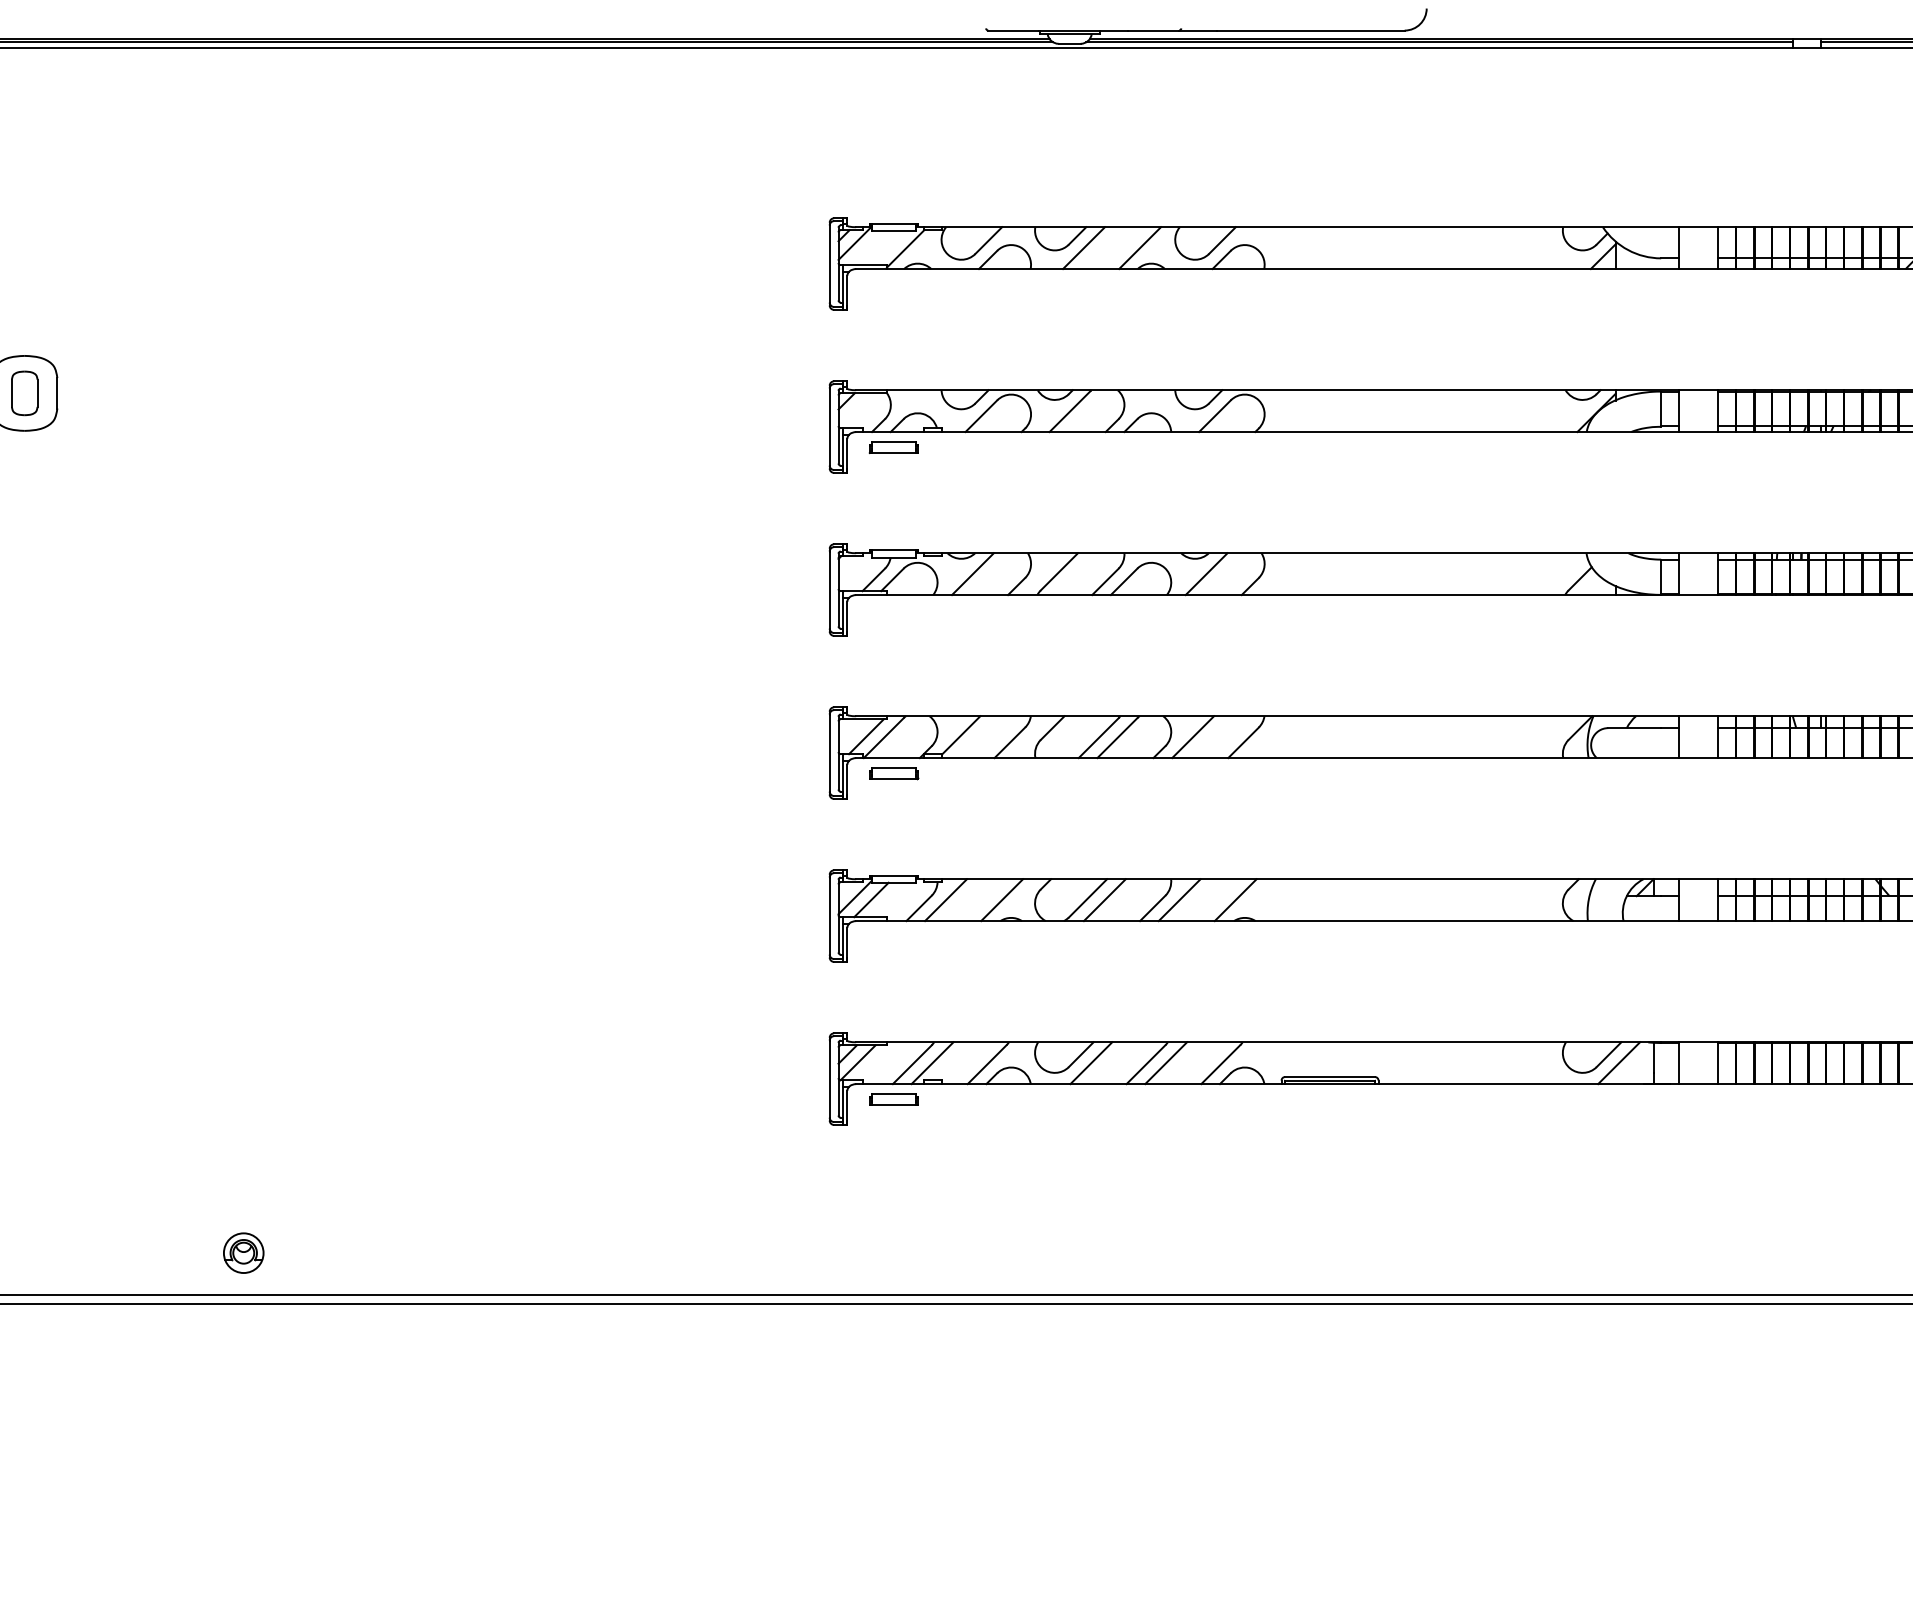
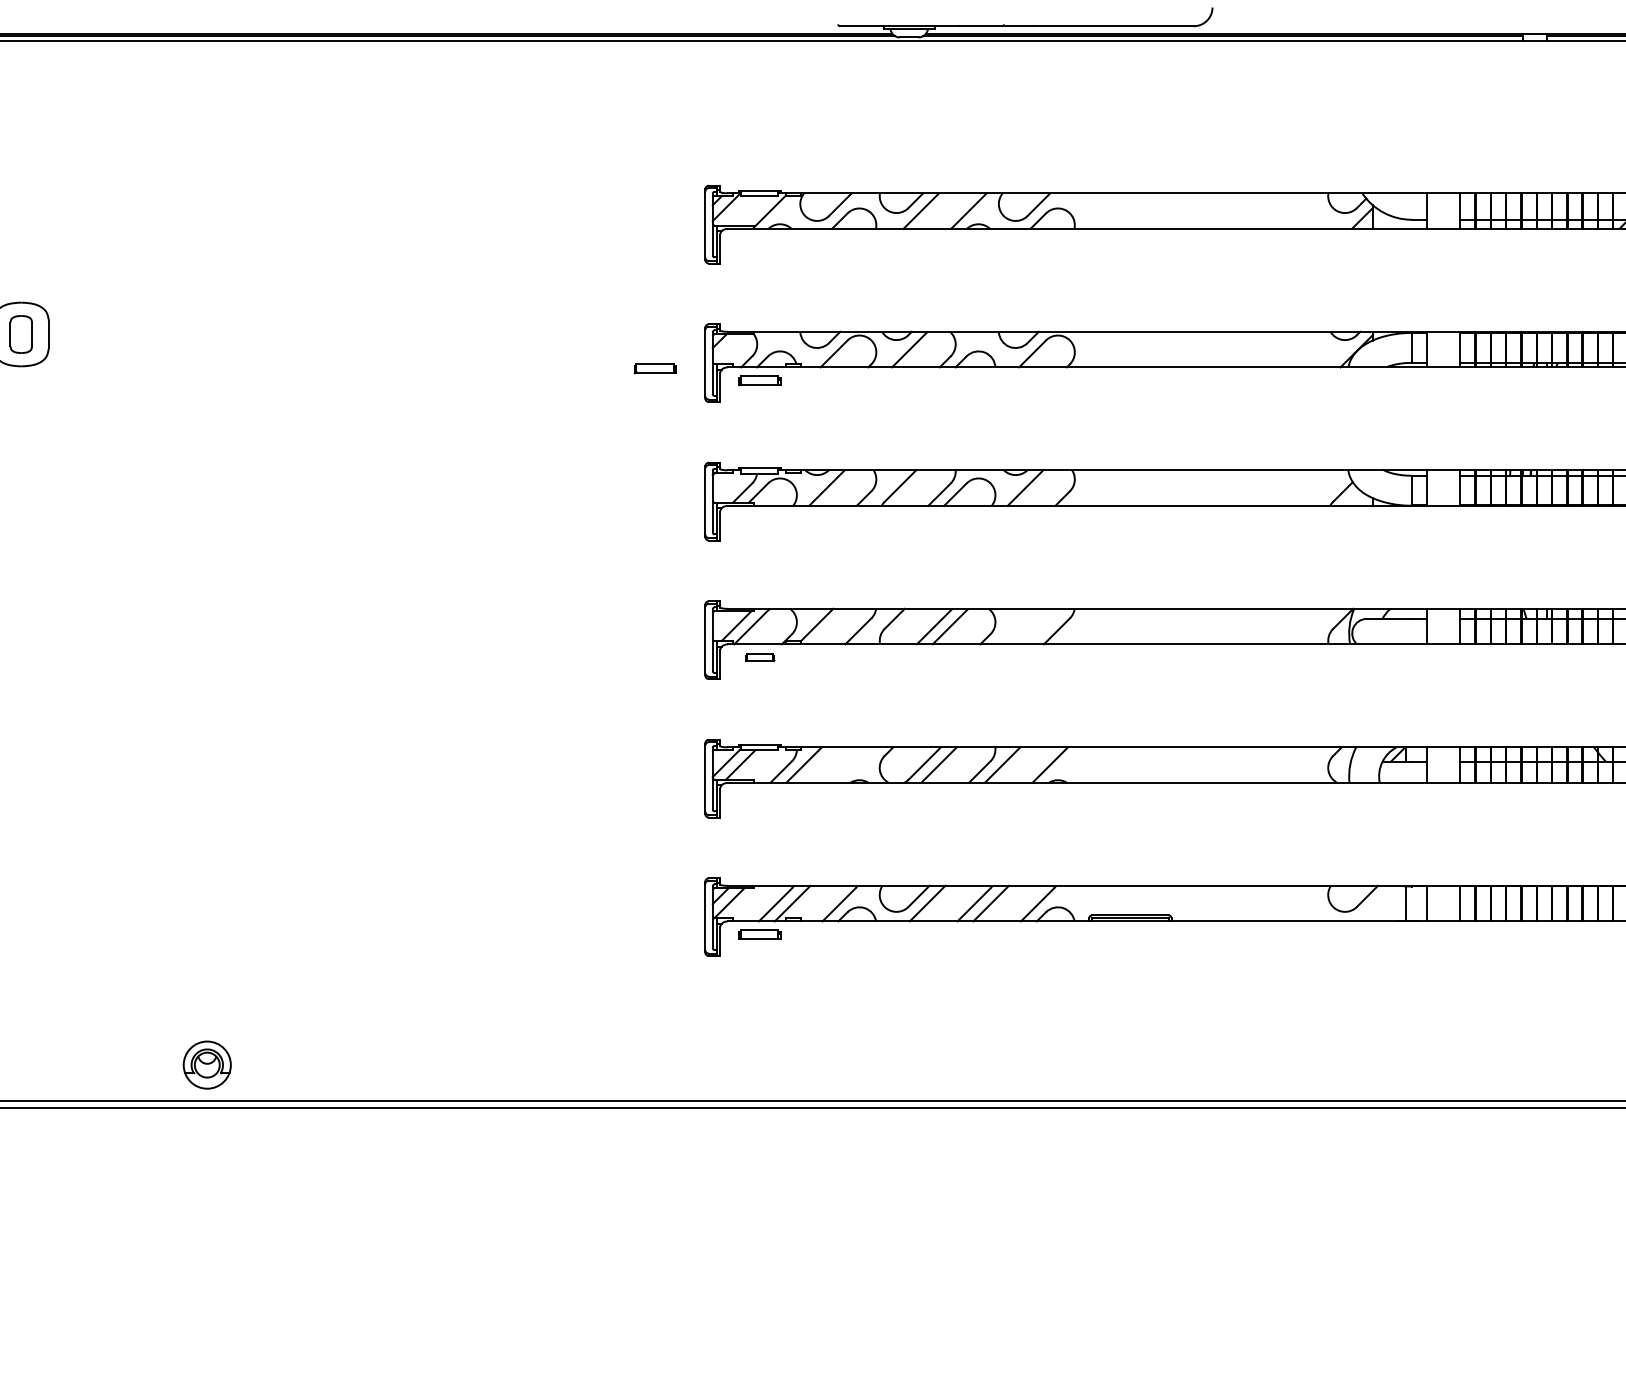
part: (770, 433) -> (654, 368), added
line: (1193, 737) -> (1014, 626), removed
part: (894, 773) -> (760, 657), size x0.7
line: (1002, 900) -> (852, 765), removed
line: (1619, 1063) -> (1376, 903), removed
part: (243, 1252) -> (207, 1064), size x1.4

